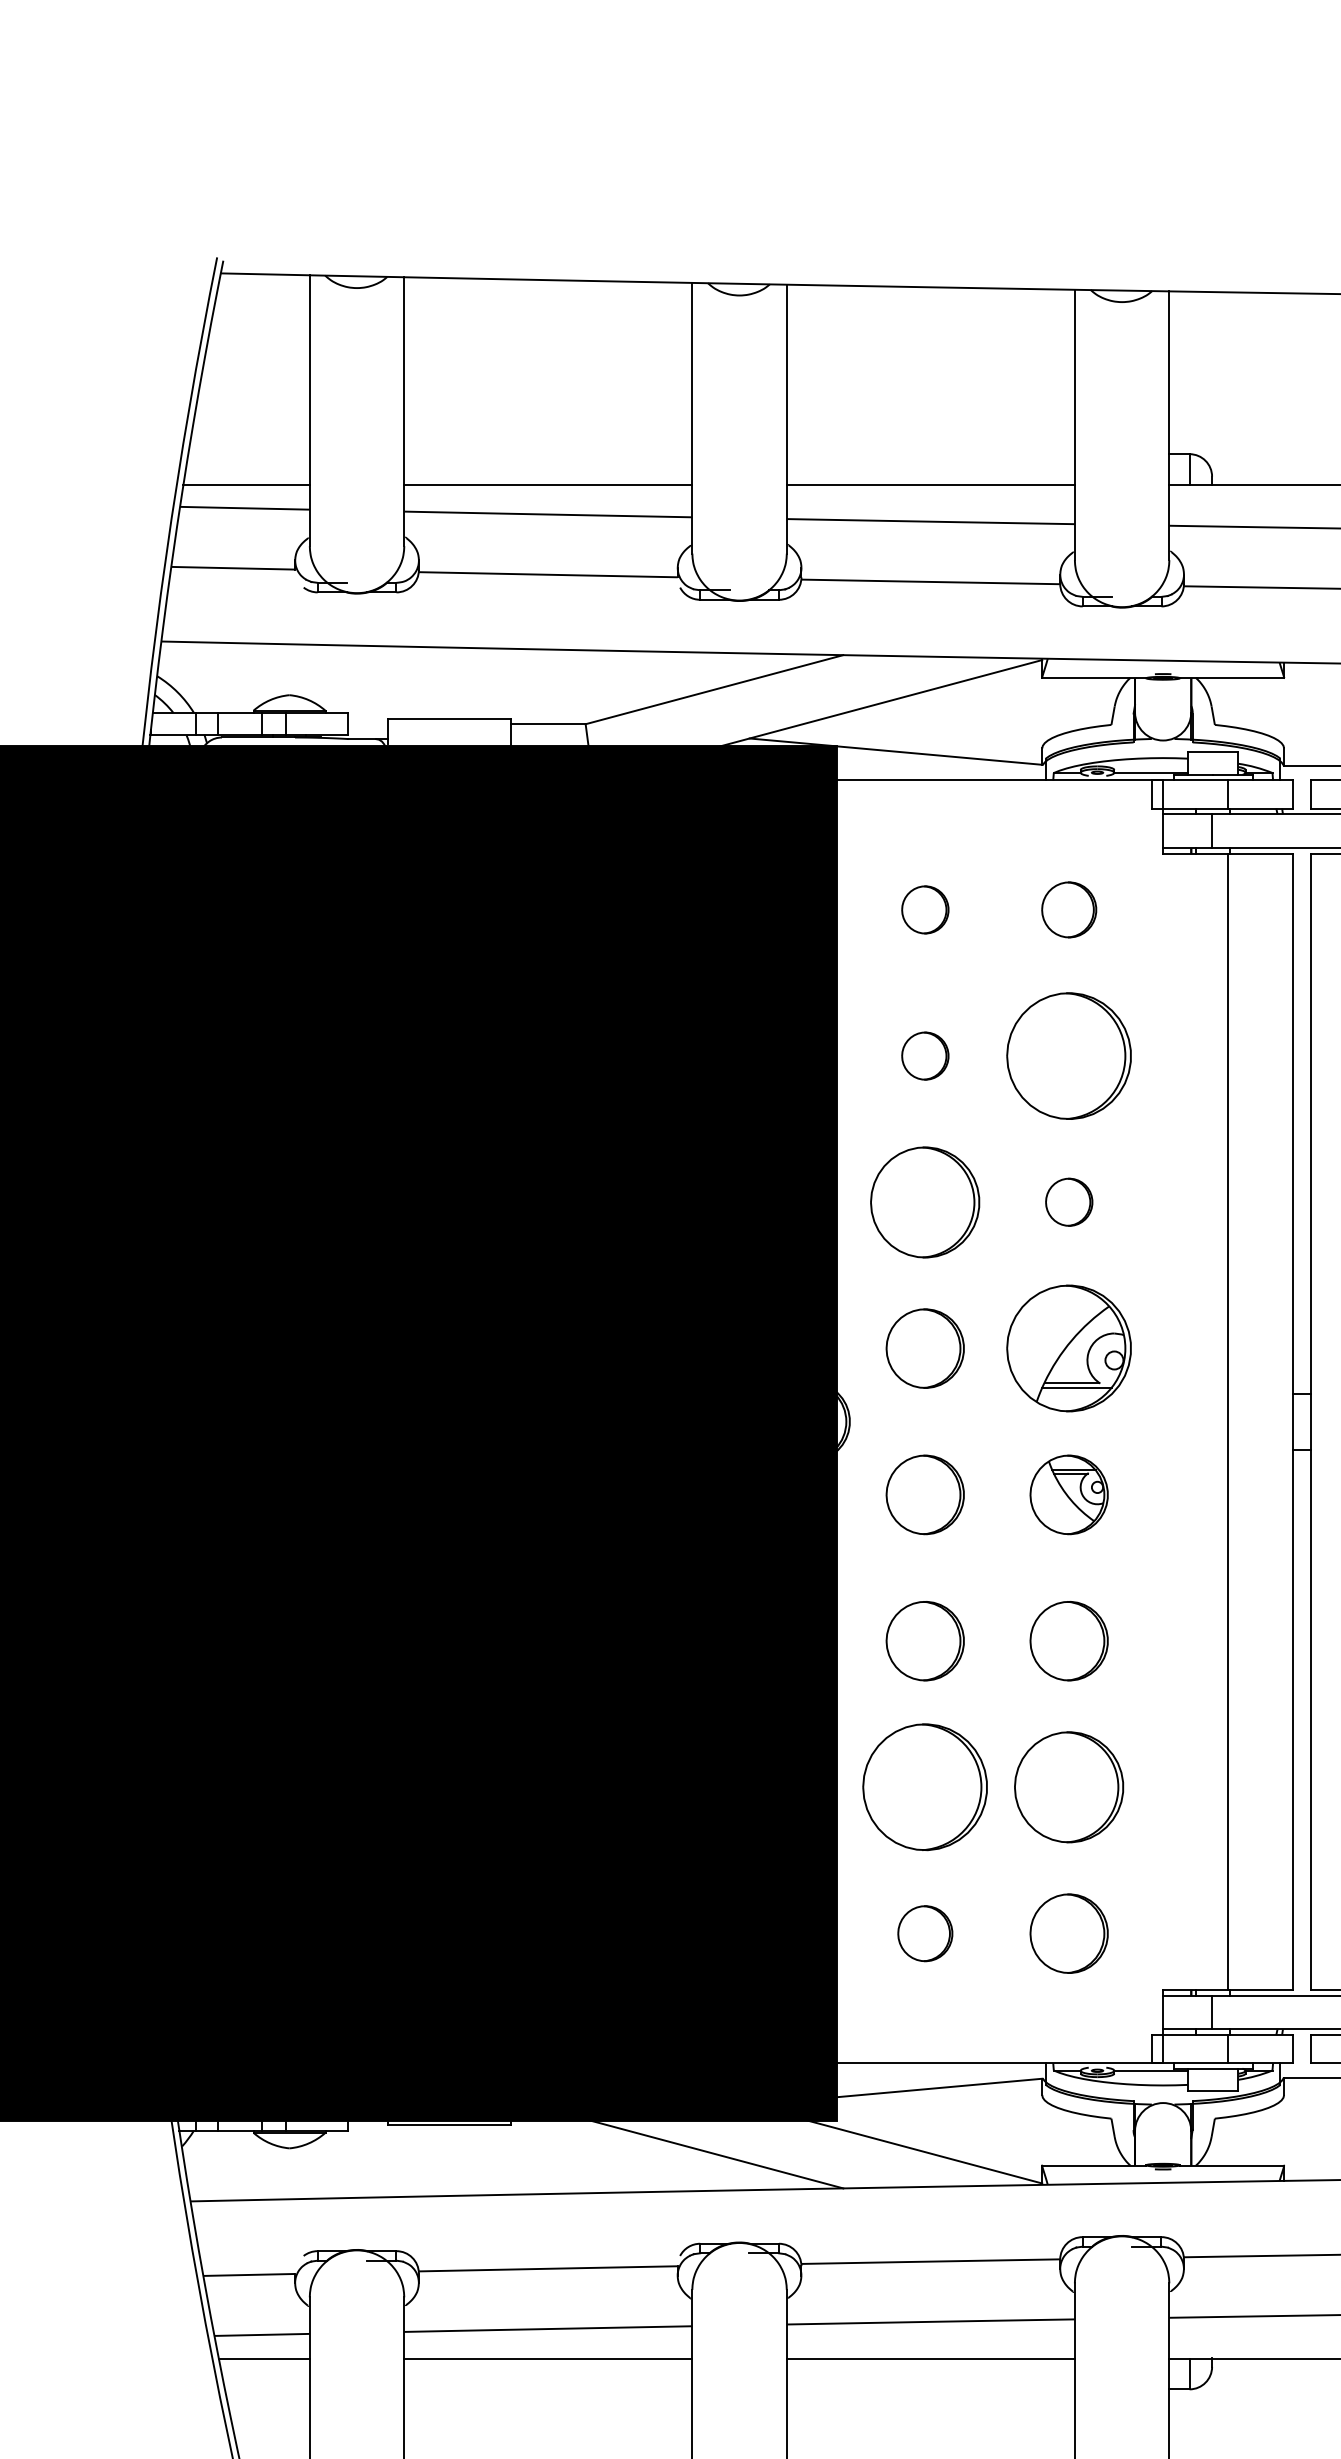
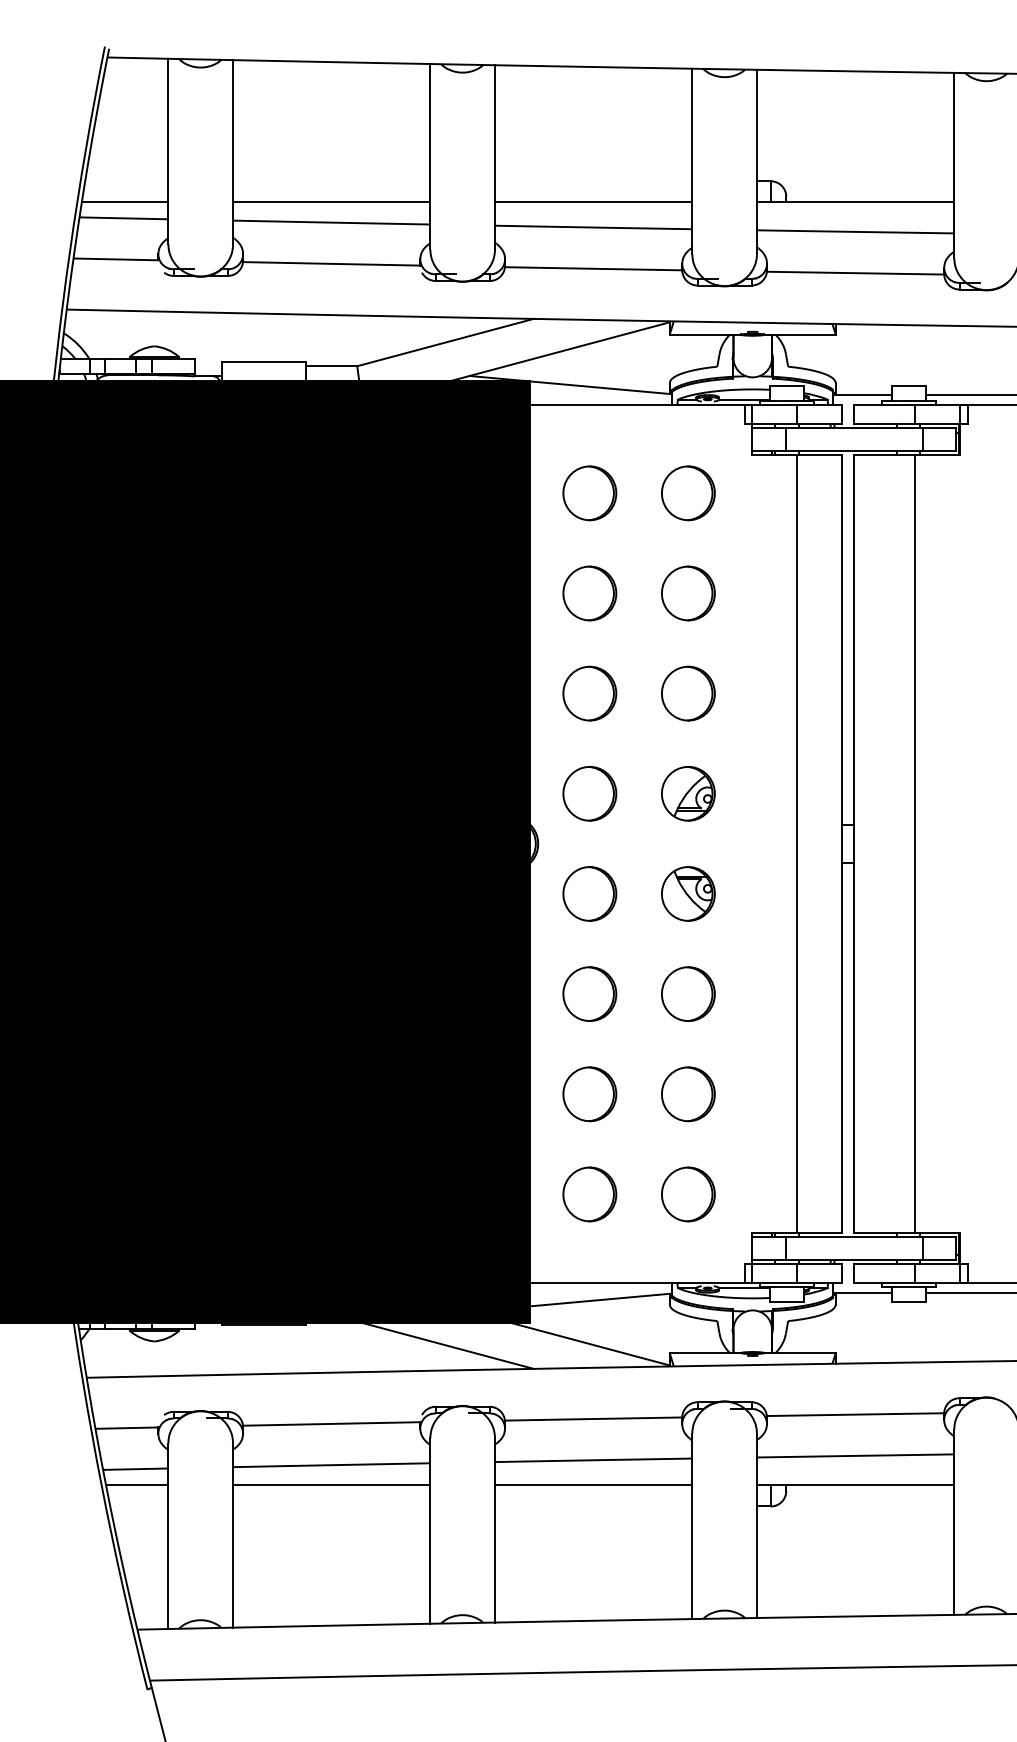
part: (924, 910) -> (589, 493), size x1.67
part: (1069, 910) -> (688, 493), size x1.43
part: (924, 1056) -> (589, 593), size x1.67
part: (1069, 1056) -> (688, 593), size x0.62
part: (924, 1202) -> (589, 693), size x0.71
part: (1069, 1202) -> (688, 693), size x1.67
part: (1069, 1348) -> (688, 793), size x0.62
part: (924, 1787) -> (589, 1094), size x0.62
part: (1069, 1787) -> (688, 1094), size x0.71
part: (924, 1933) -> (589, 1194), size x1.43

